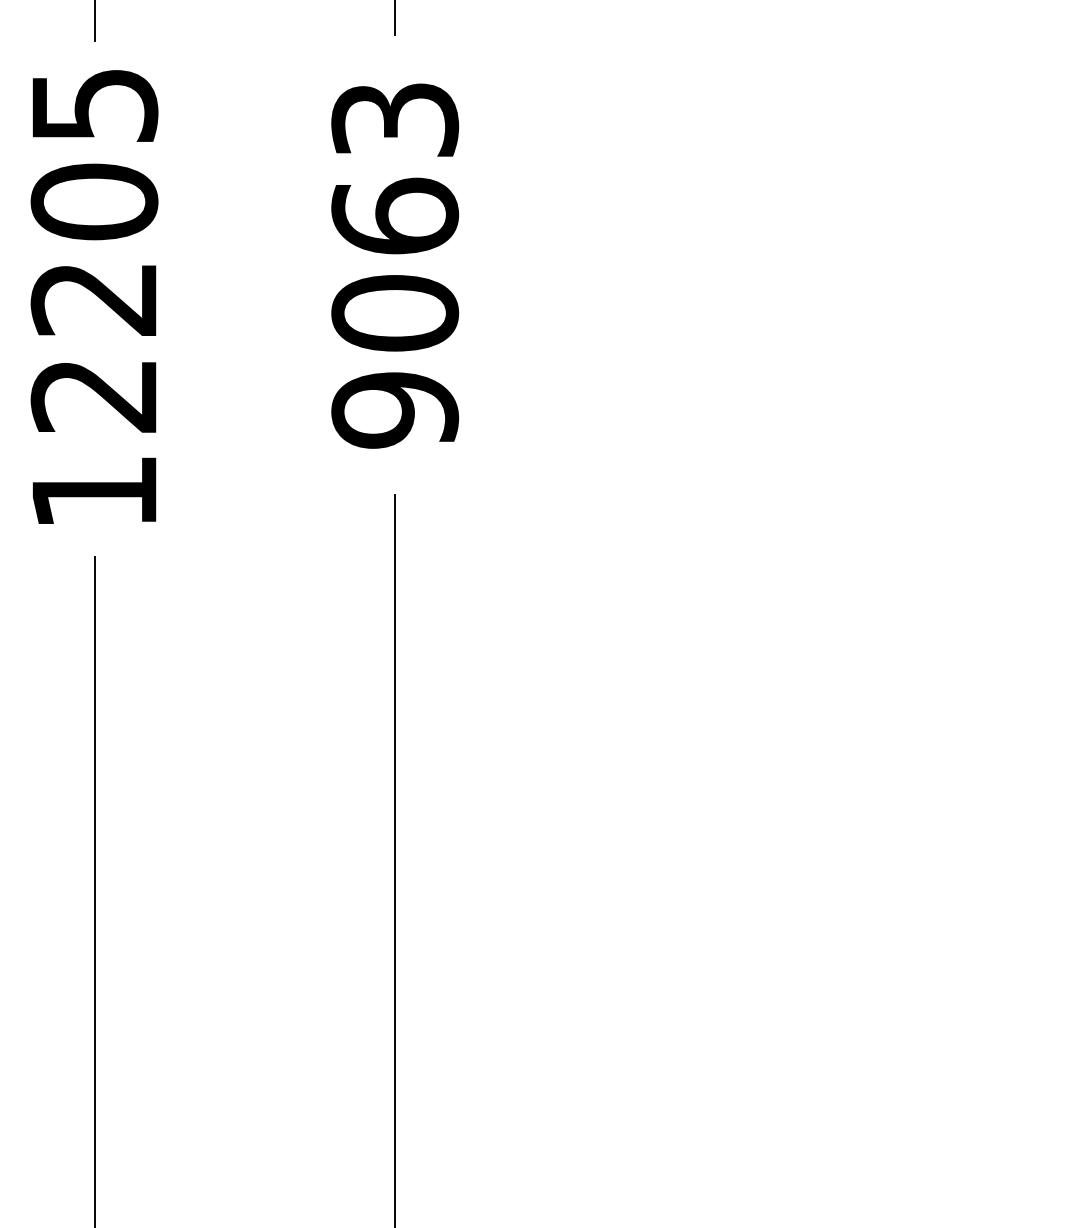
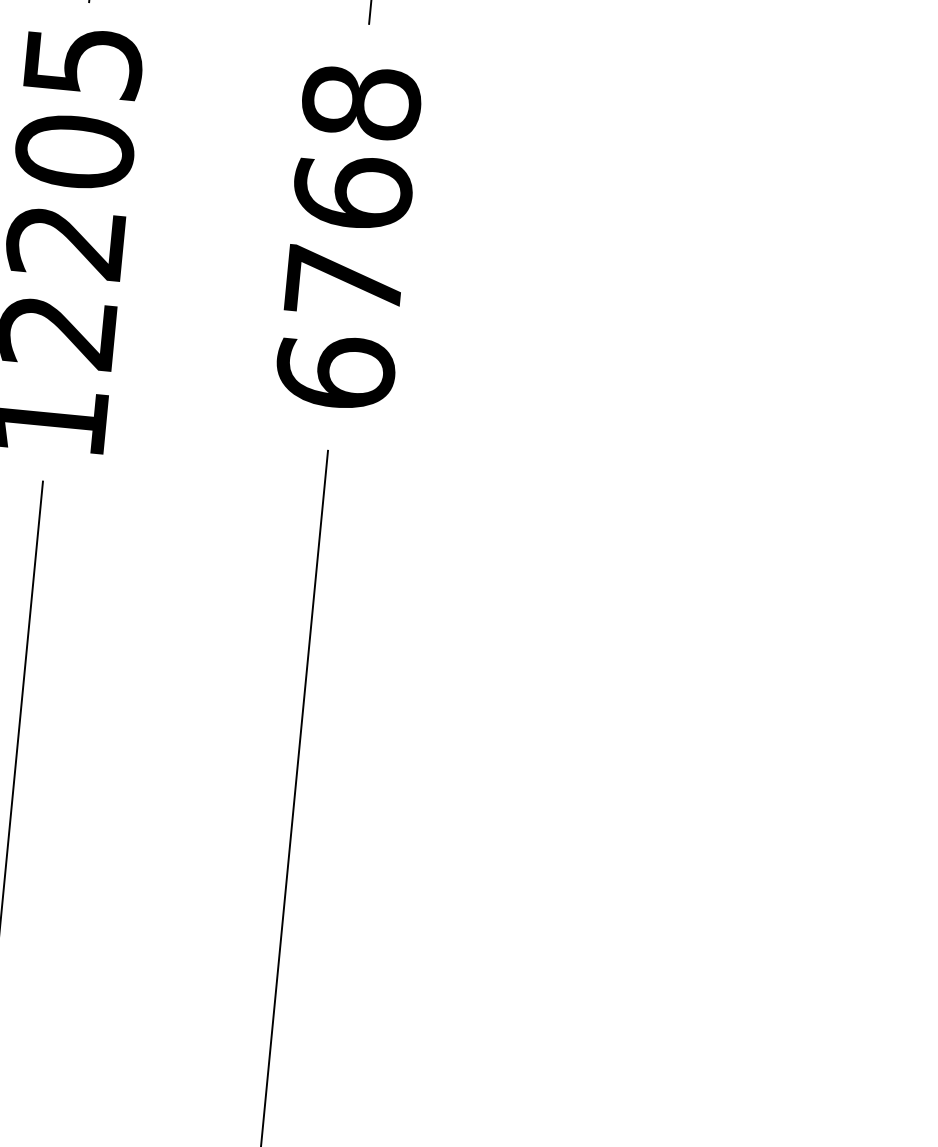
text: (395, 264) -> (348, 236), 9063 -> 6768

